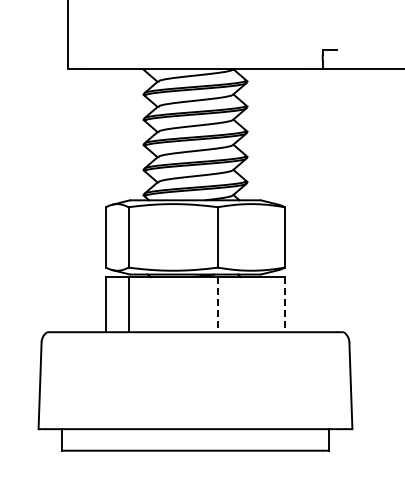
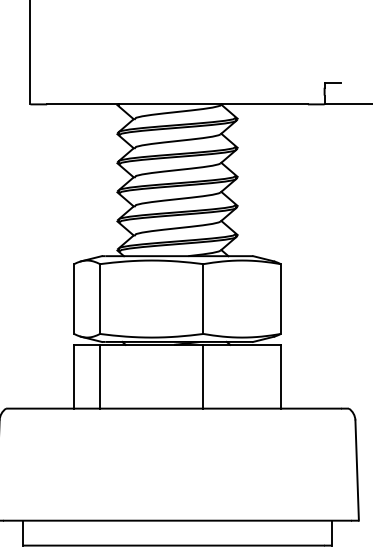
line: (217, 304) -> (202, 376), dashed -> solid
line: (284, 304) -> (280, 376), dashed -> solid

